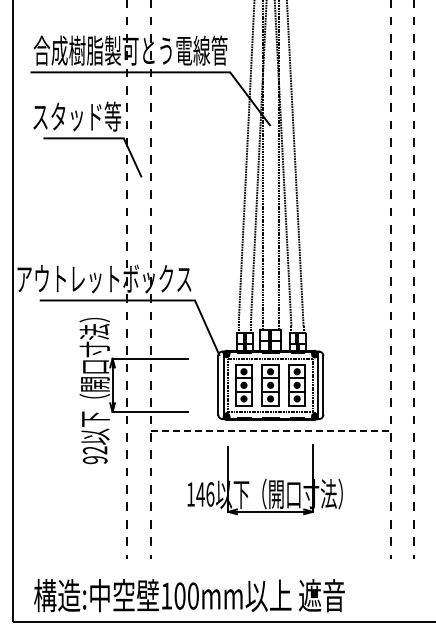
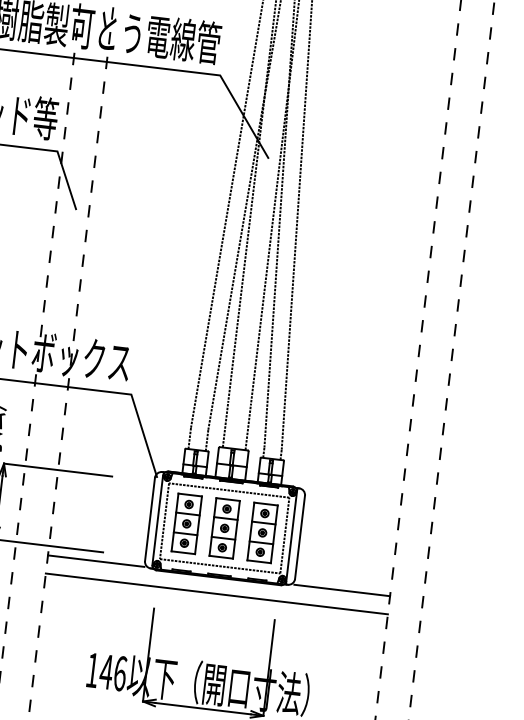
line: (184, 418) -> (96, 561), added
line: (356, 418) -> (341, 590), added
line: (271, 431) -> (218, 594), dashed -> solid

